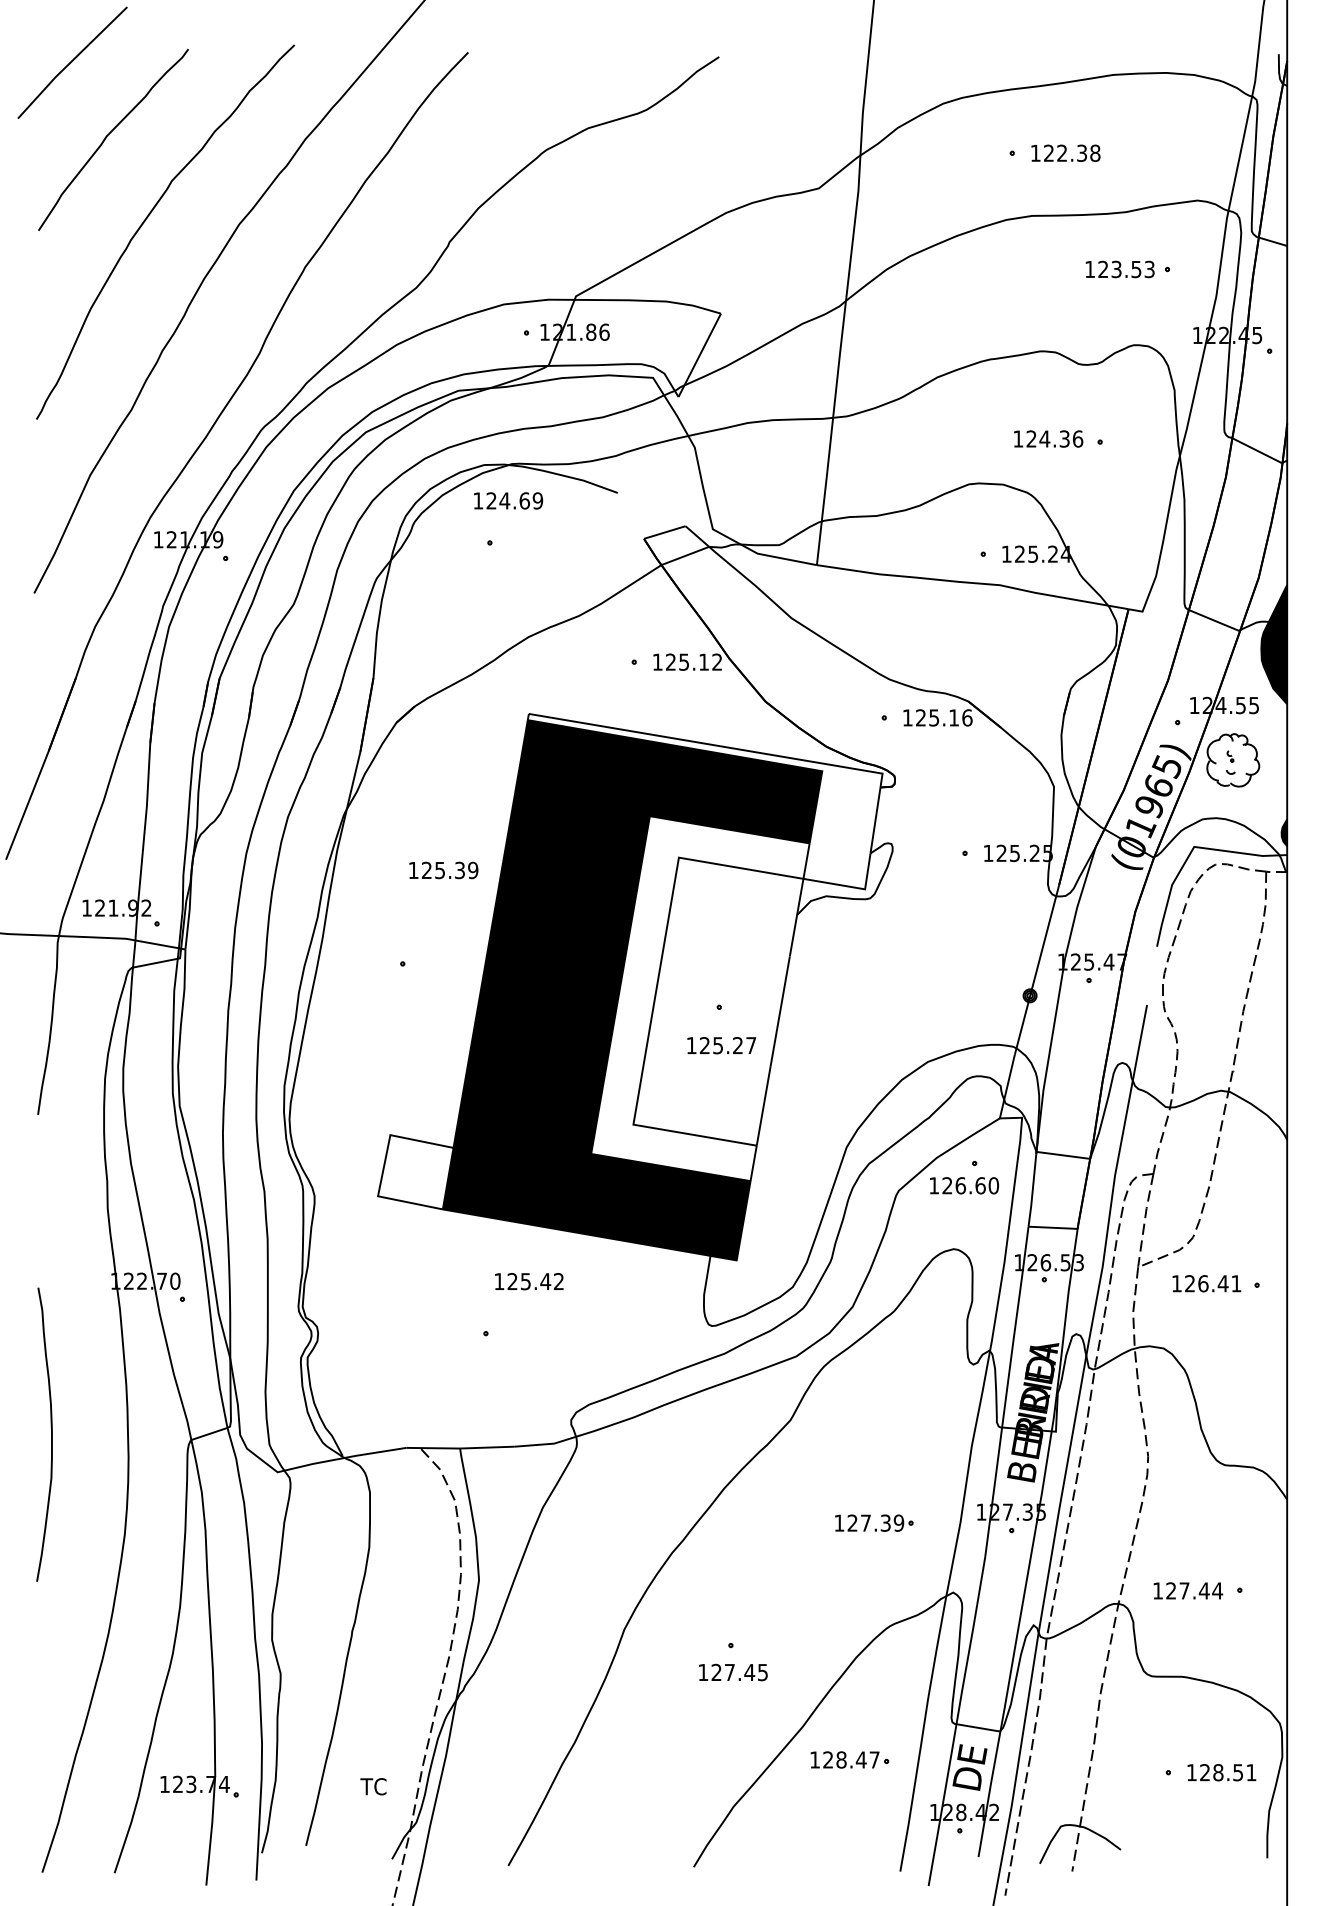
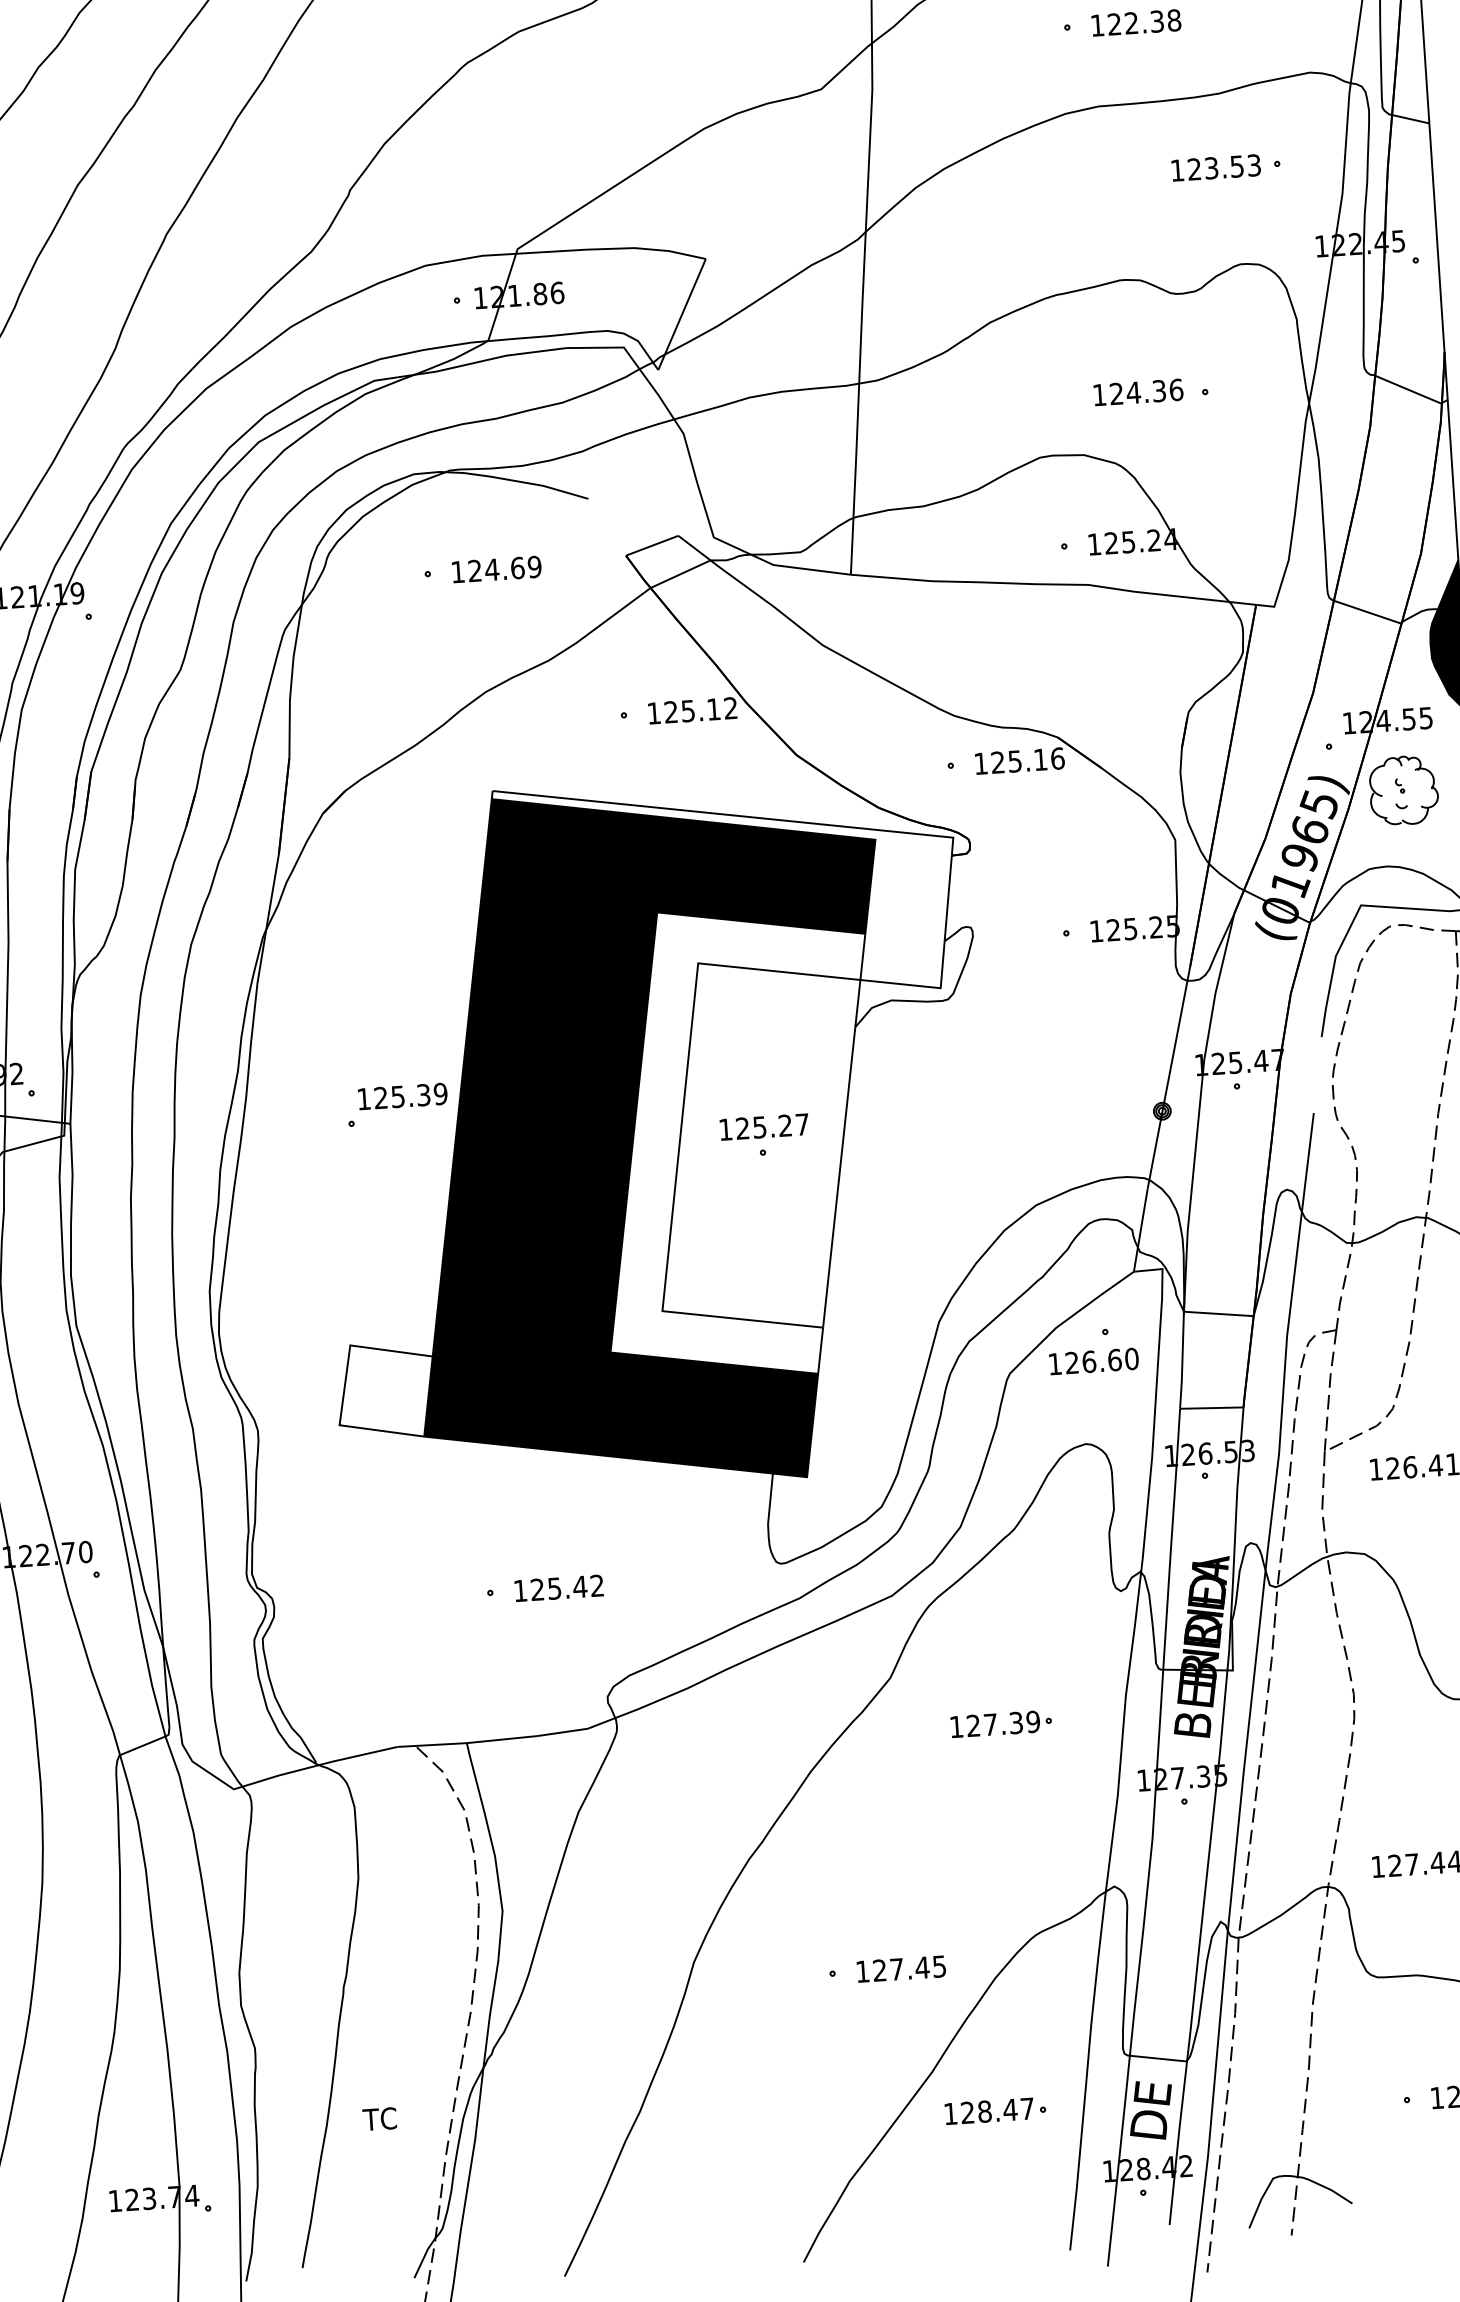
text: (508, 500) -> (496, 568), moved
text: (443, 870) -> (402, 1096), moved
text: (721, 1045) -> (764, 1126), moved
text: (529, 1281) -> (559, 1588), moved
part: (874, 1522) -> (1001, 1723), moved
text: (733, 1672) -> (901, 1969), moved
text: (373, 1786) -> (379, 2118), moved

